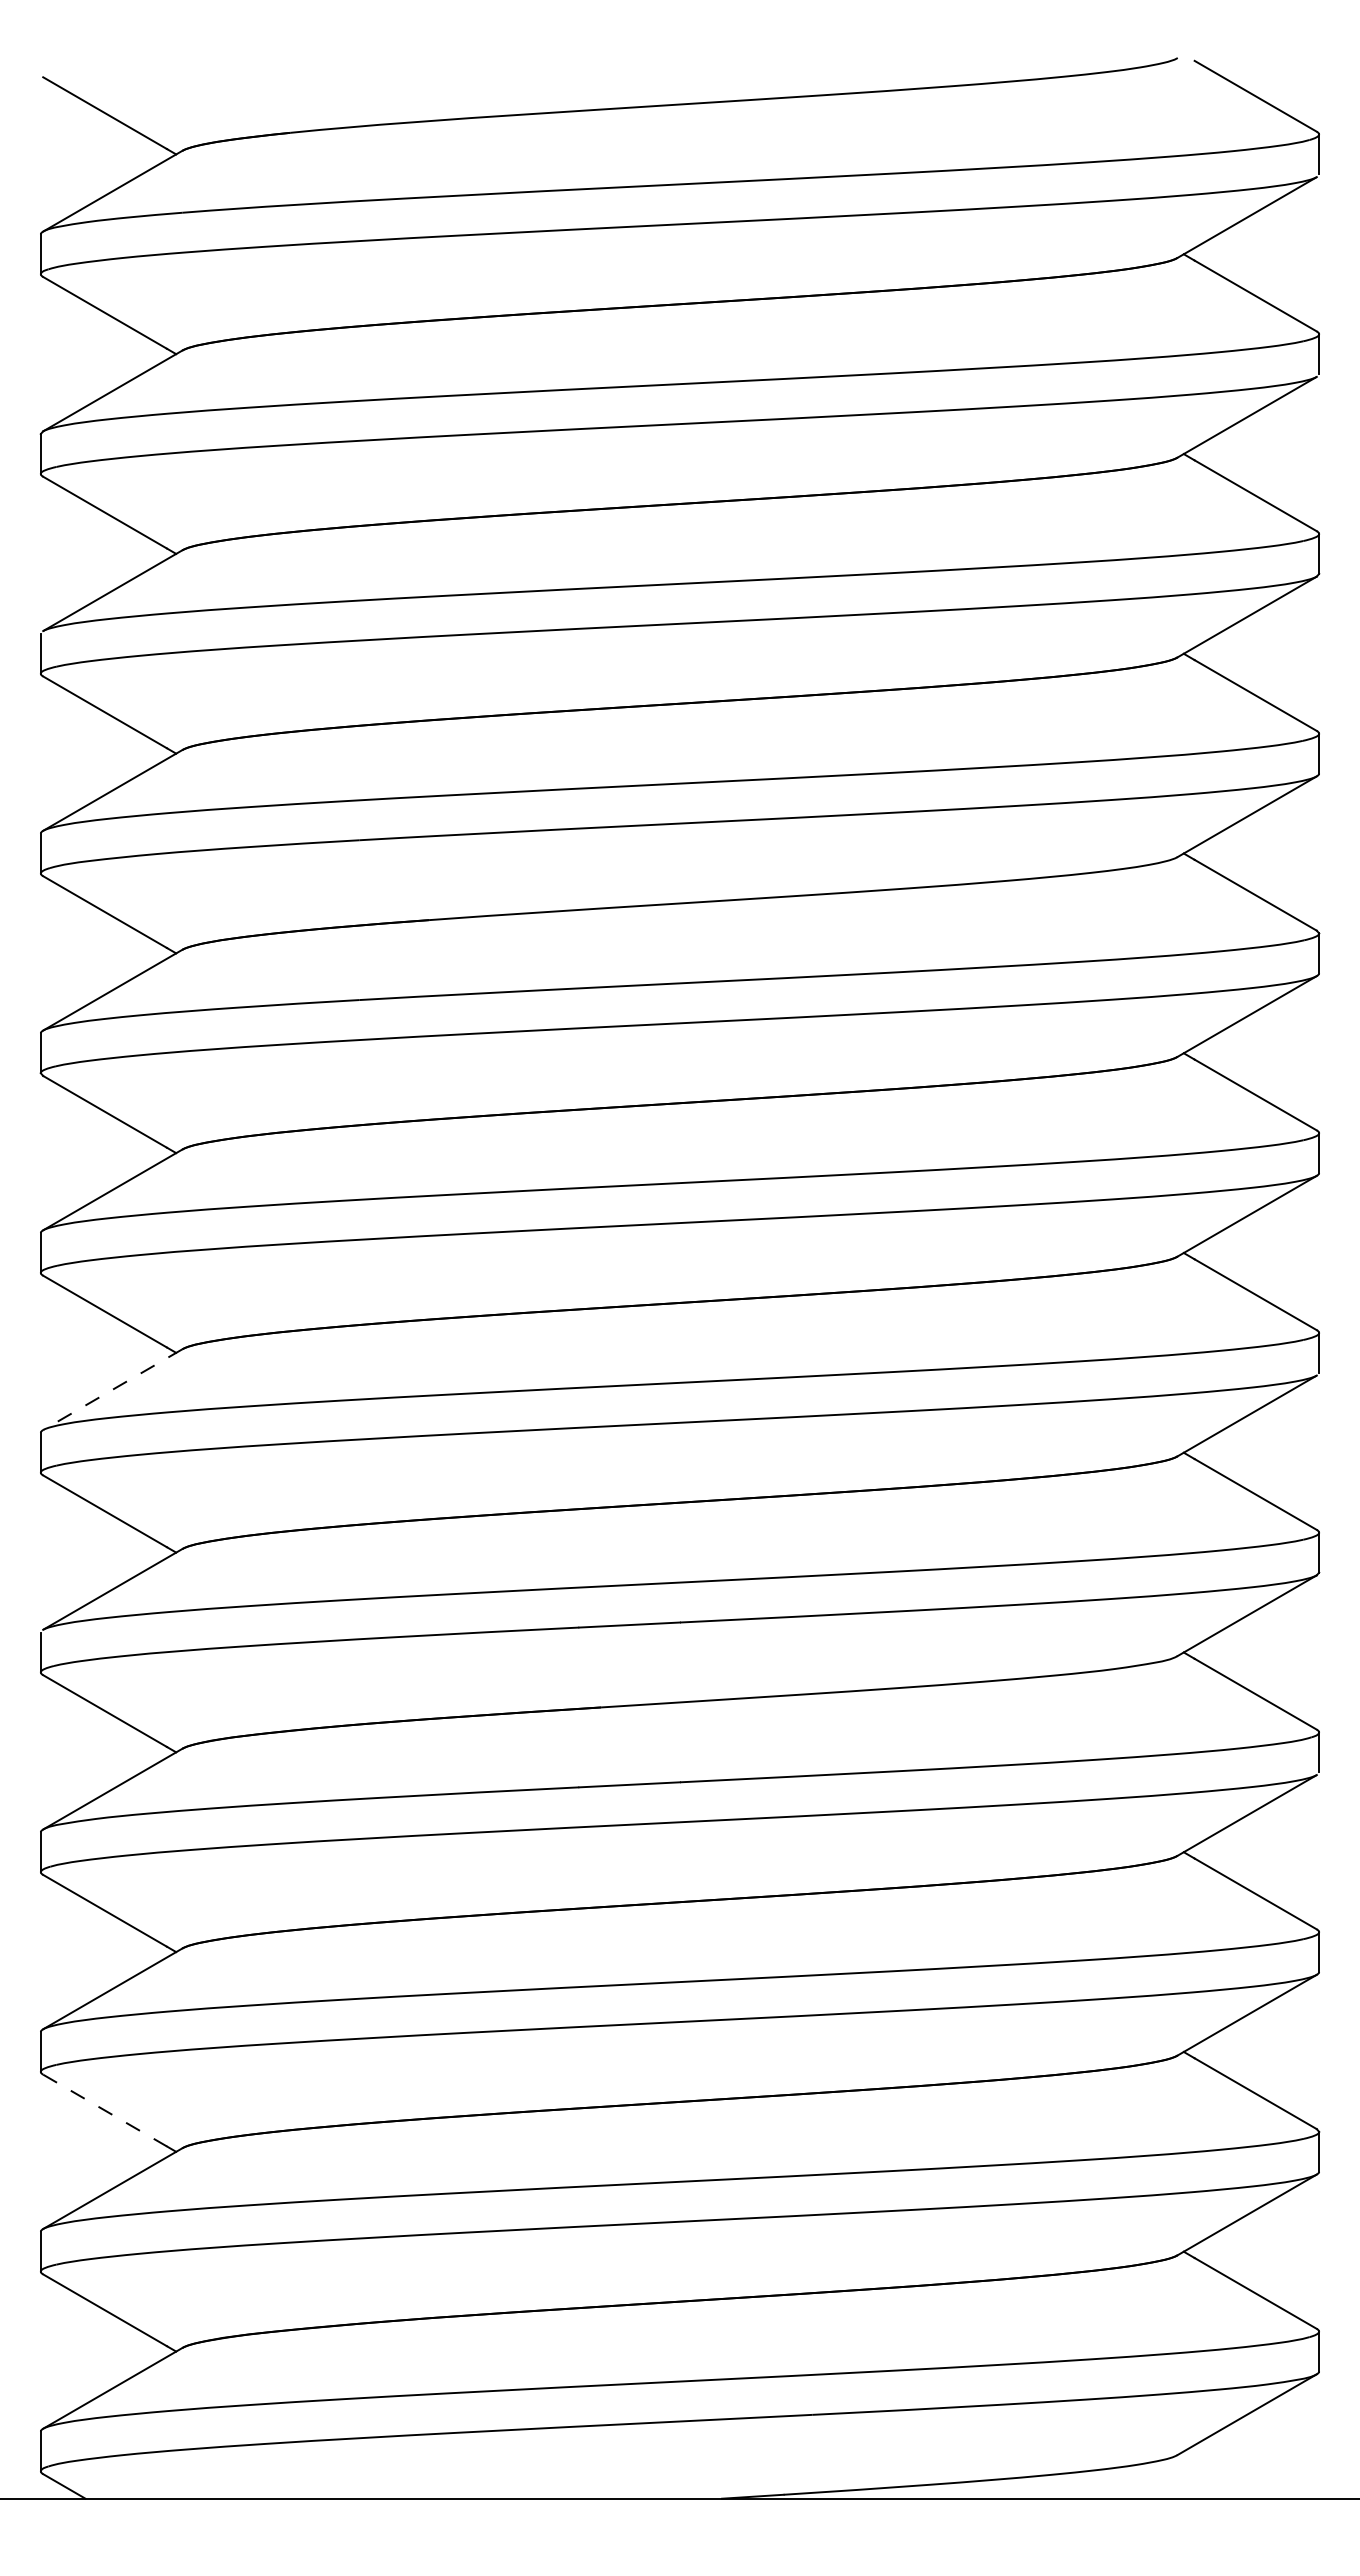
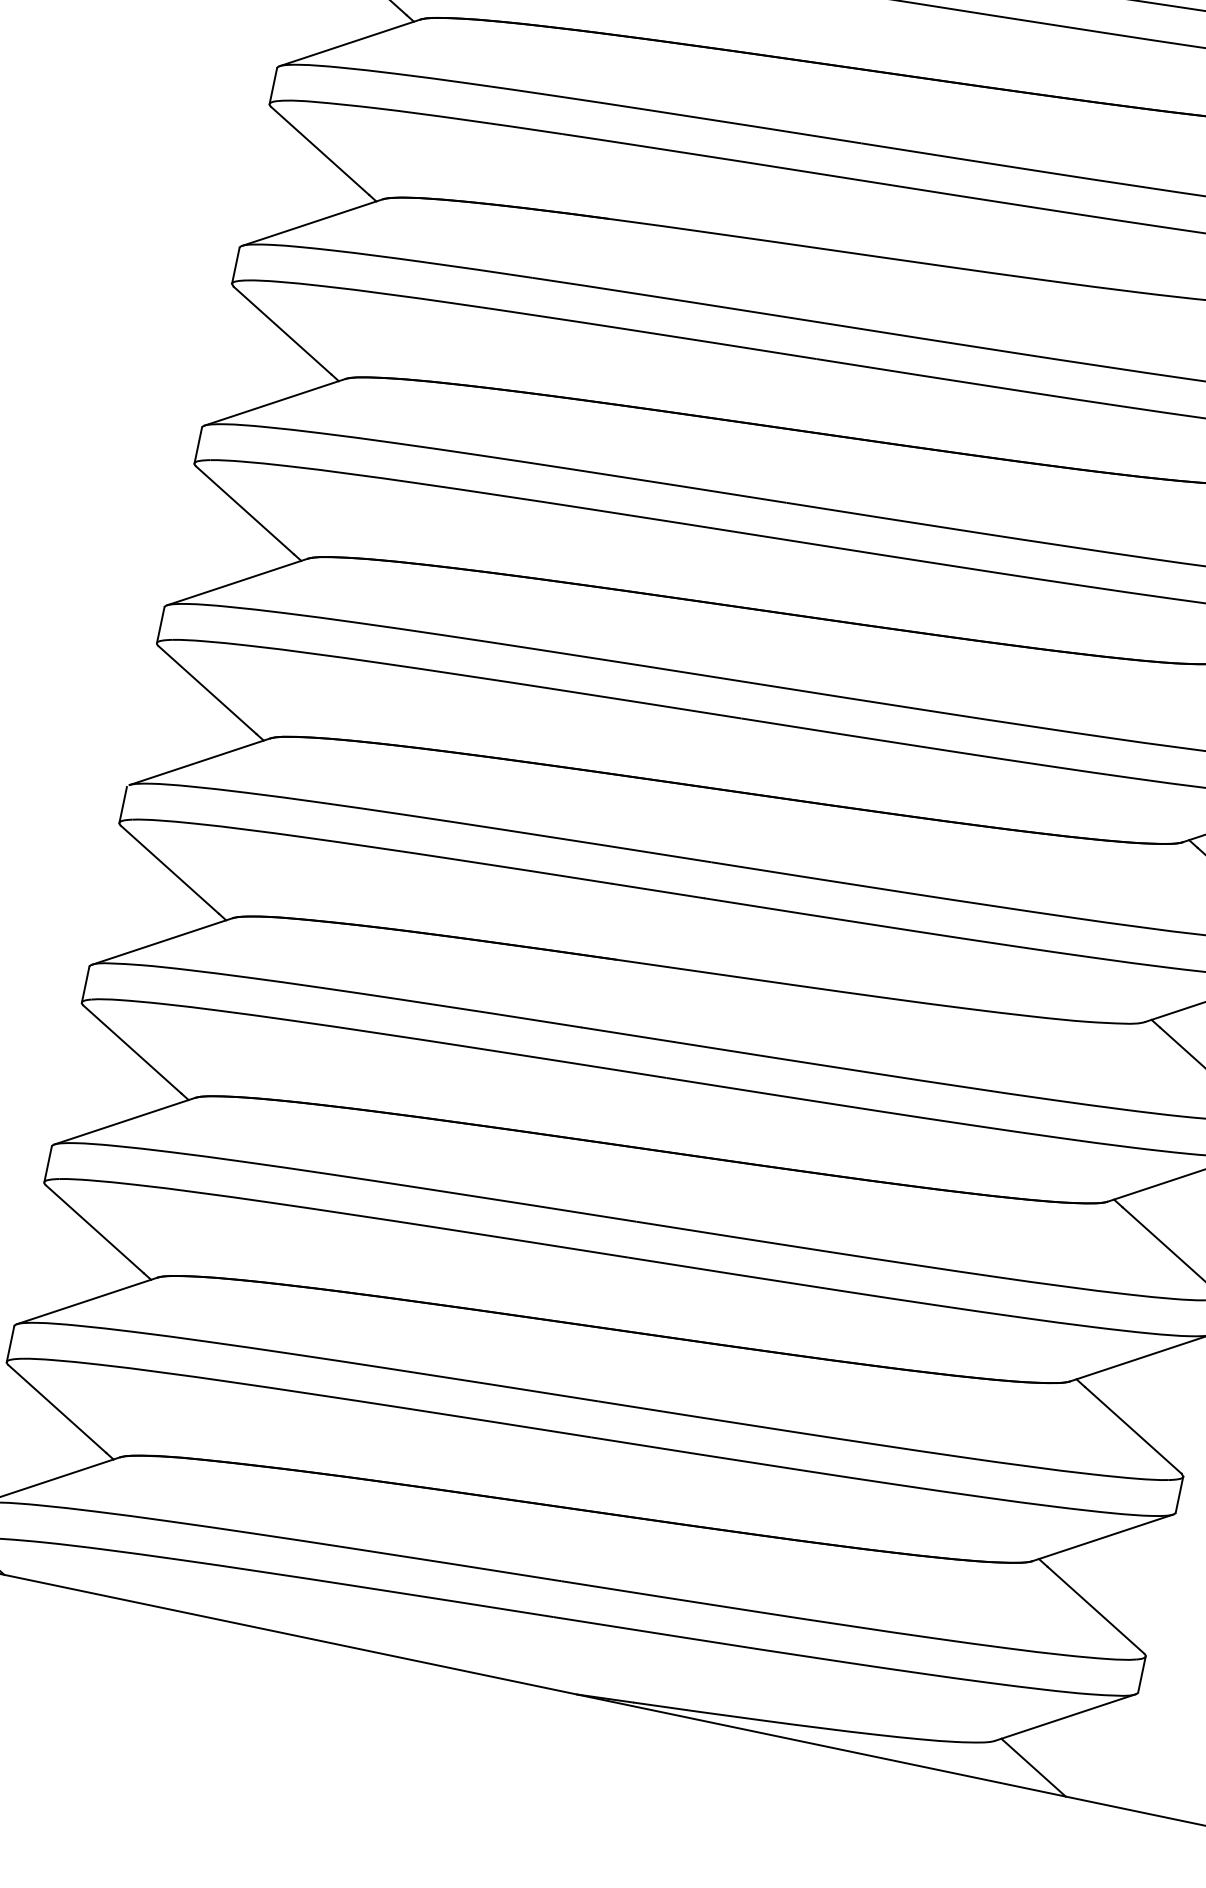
line: (112, 1389) -> (237, 581), dashed -> solid
line: (105, 2110) -> (95, 1229), dashed -> solid
line: (1224, 2474) -> (1033, 1767), added

